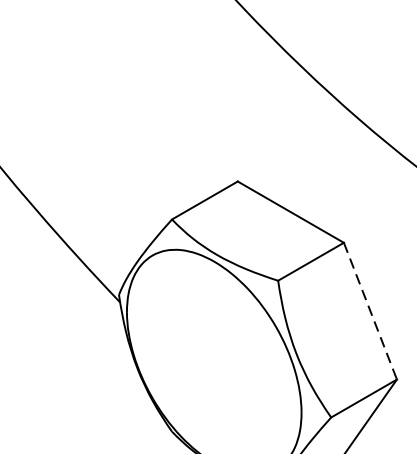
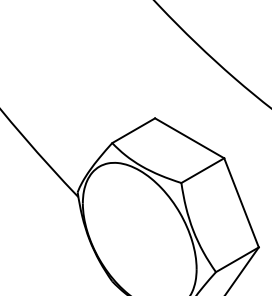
line: (370, 310) -> (241, 202), dashed -> solid

